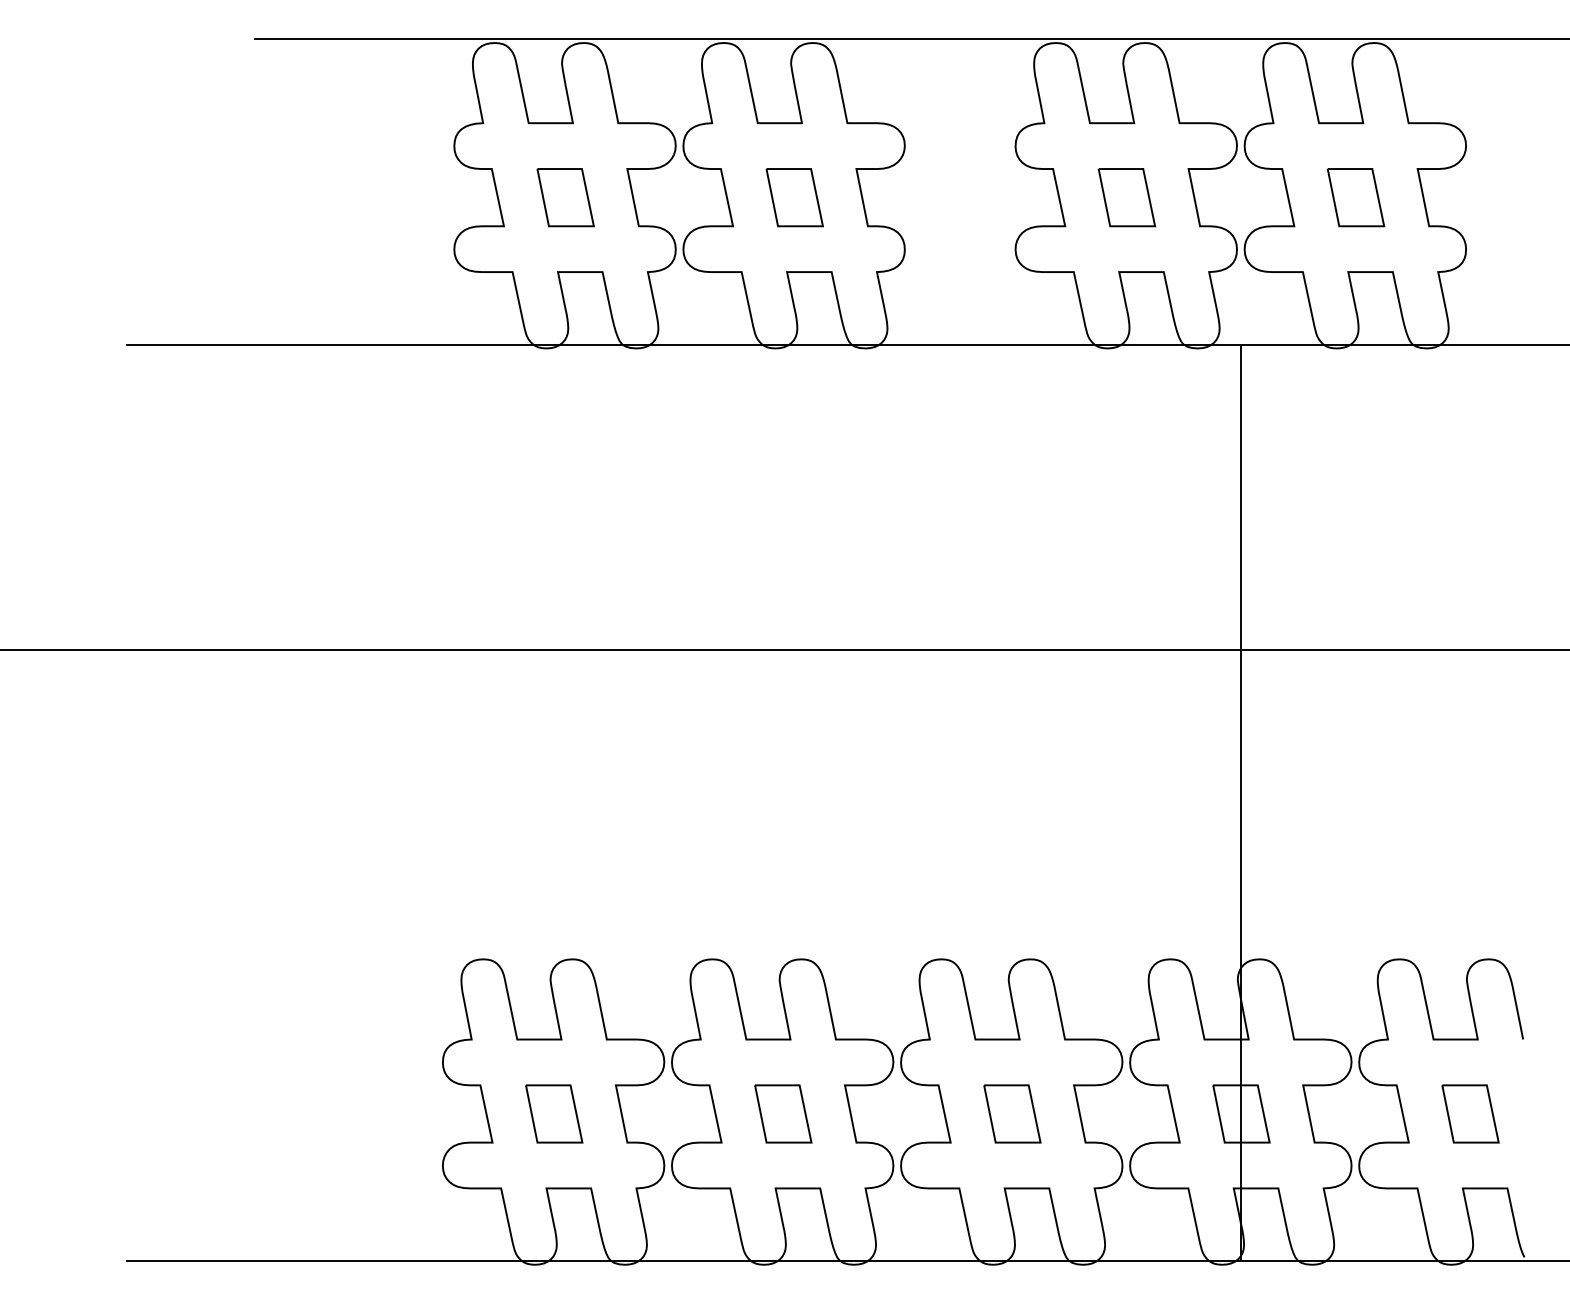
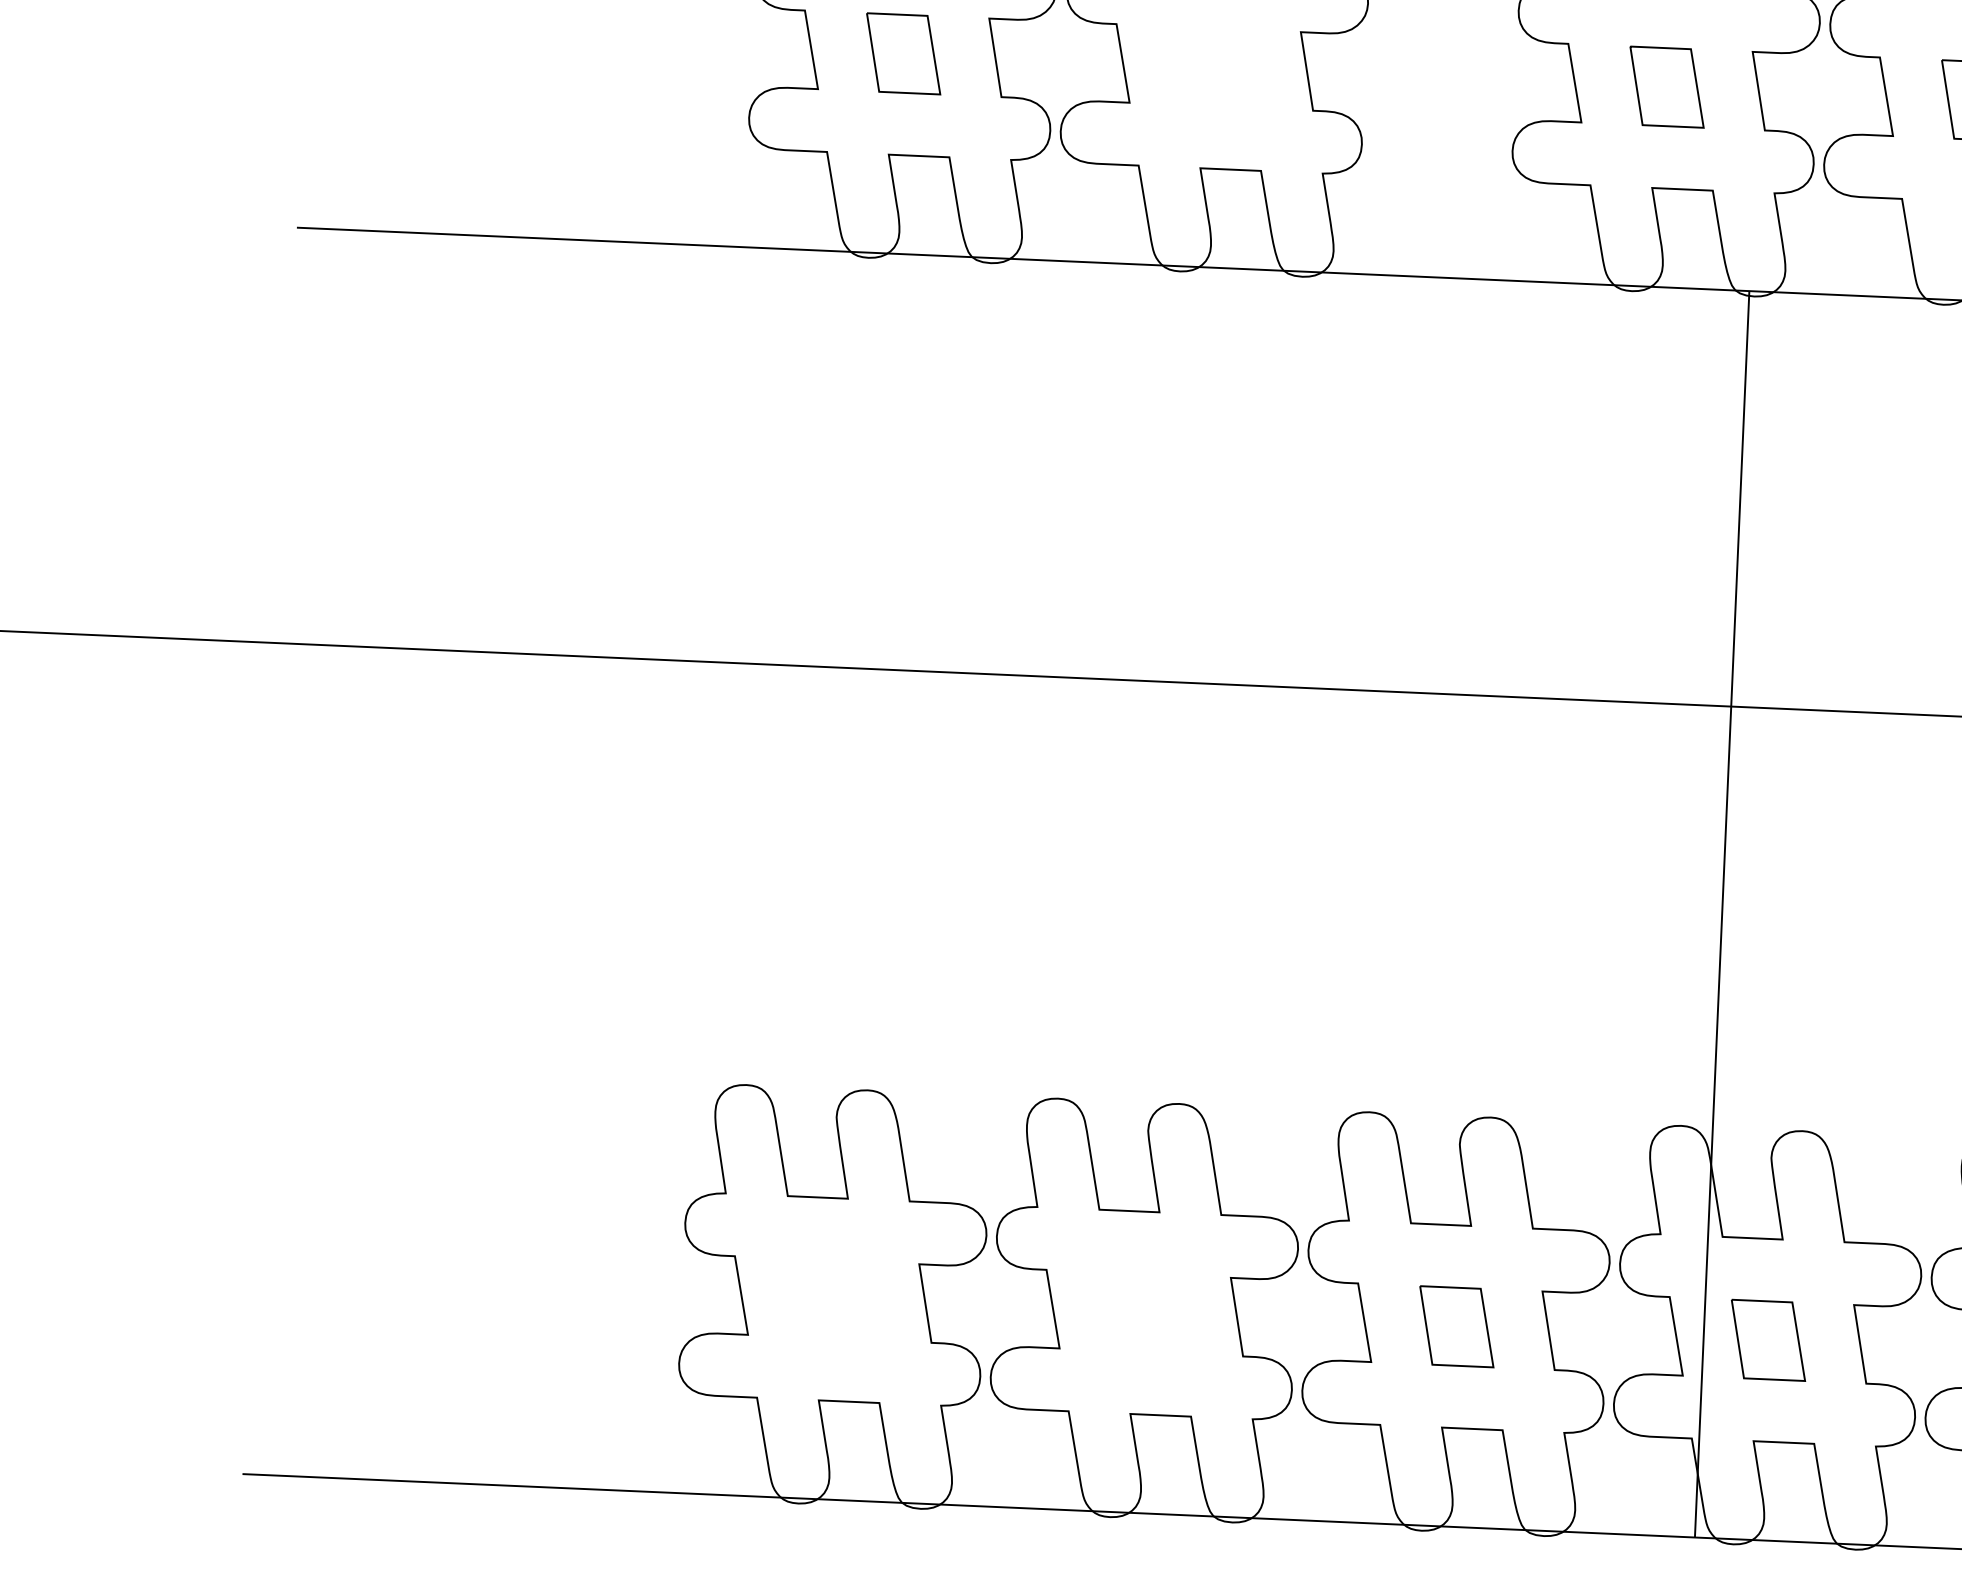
curve: (774, 202) -> (1187, 72), removed
line: (1240, 802) -> (1721, 913), moved
curve: (574, 1110) -> (861, 1296), removed
curve: (803, 1110) -> (1172, 1309), removed

